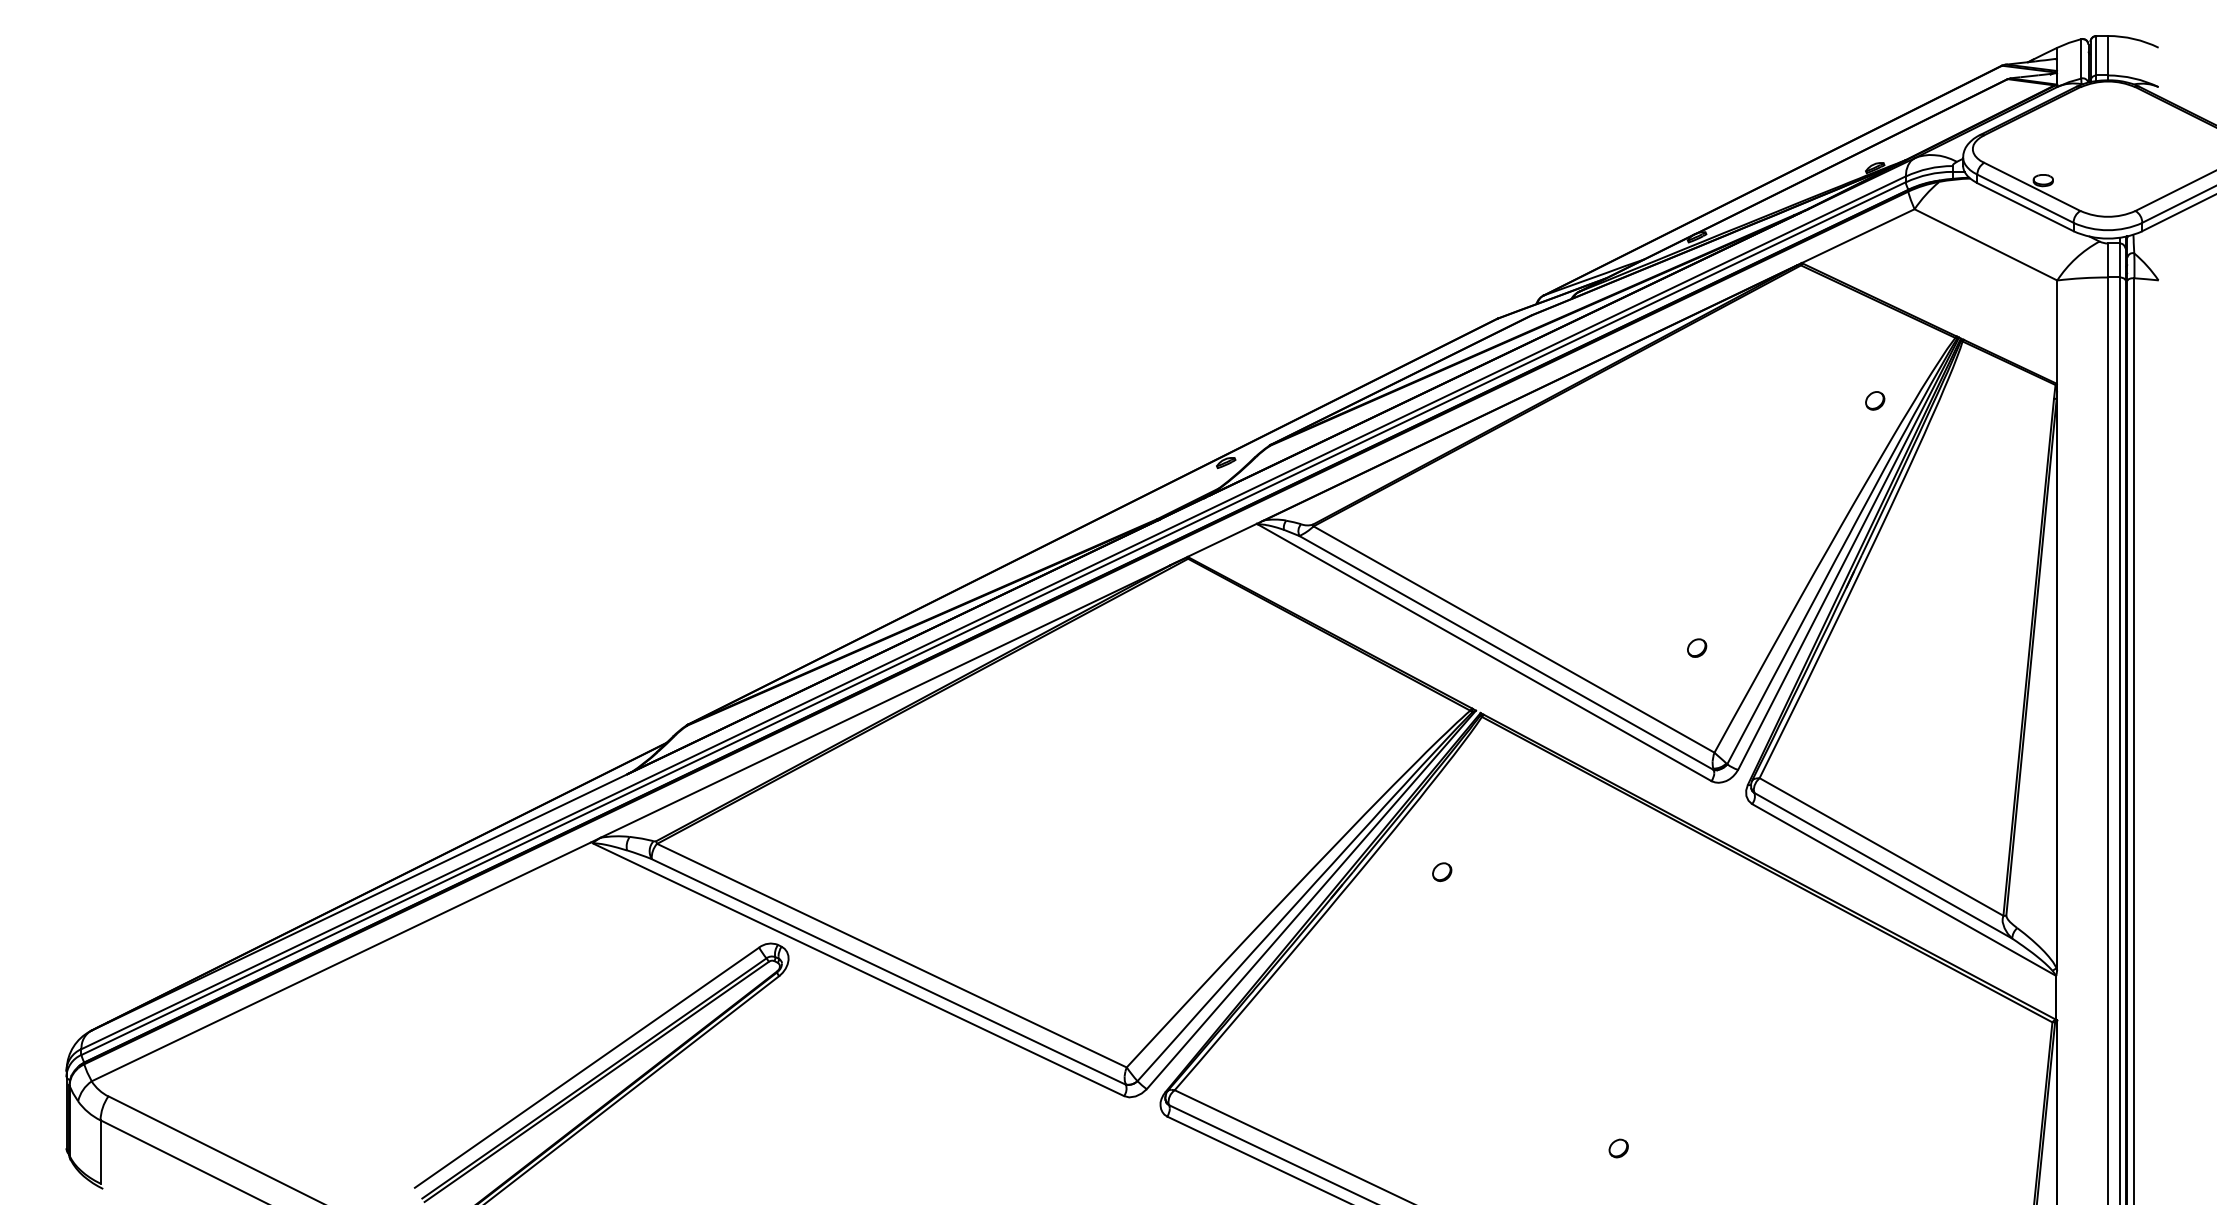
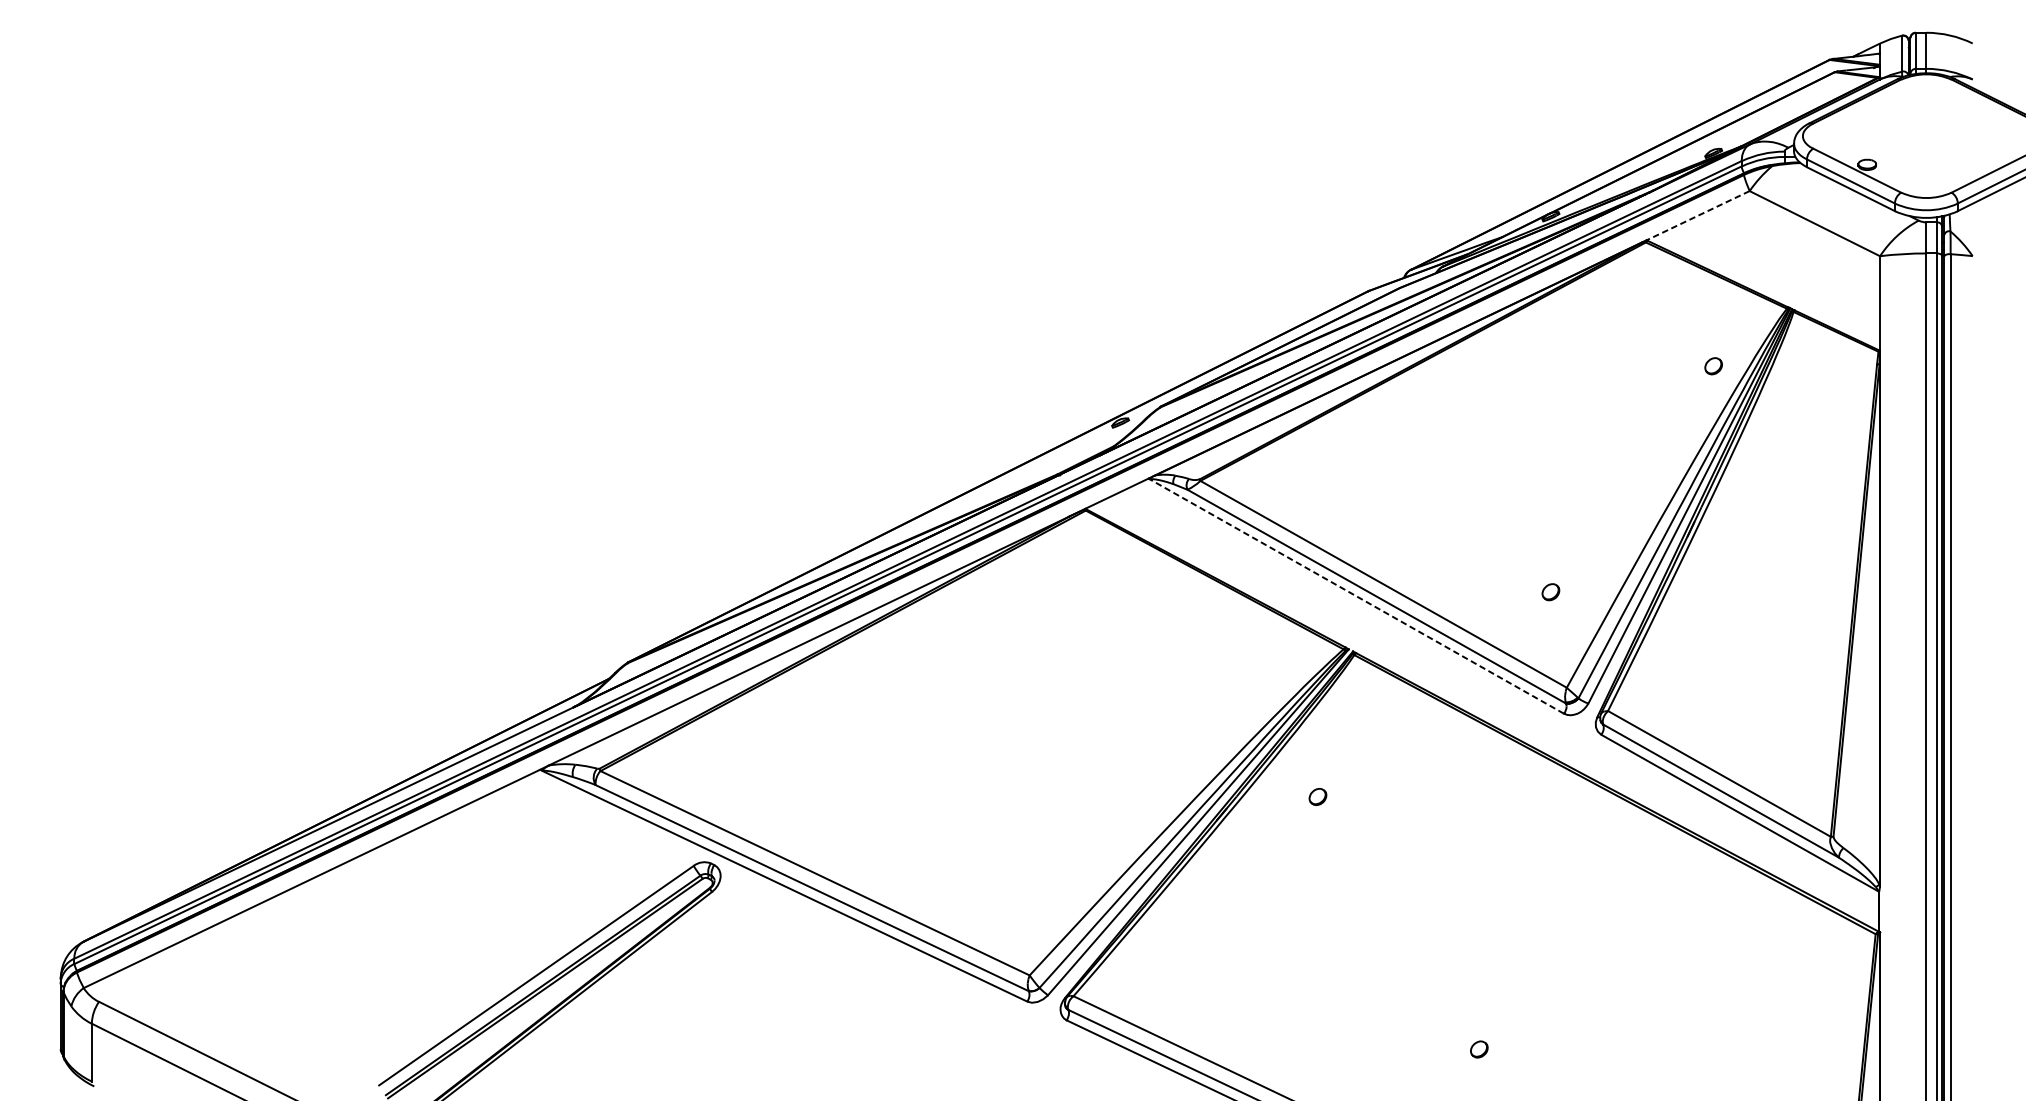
line: (1857, 236) -> (1697, 216), solid -> dashed
line: (1483, 652) -> (1355, 596), solid -> dashed

